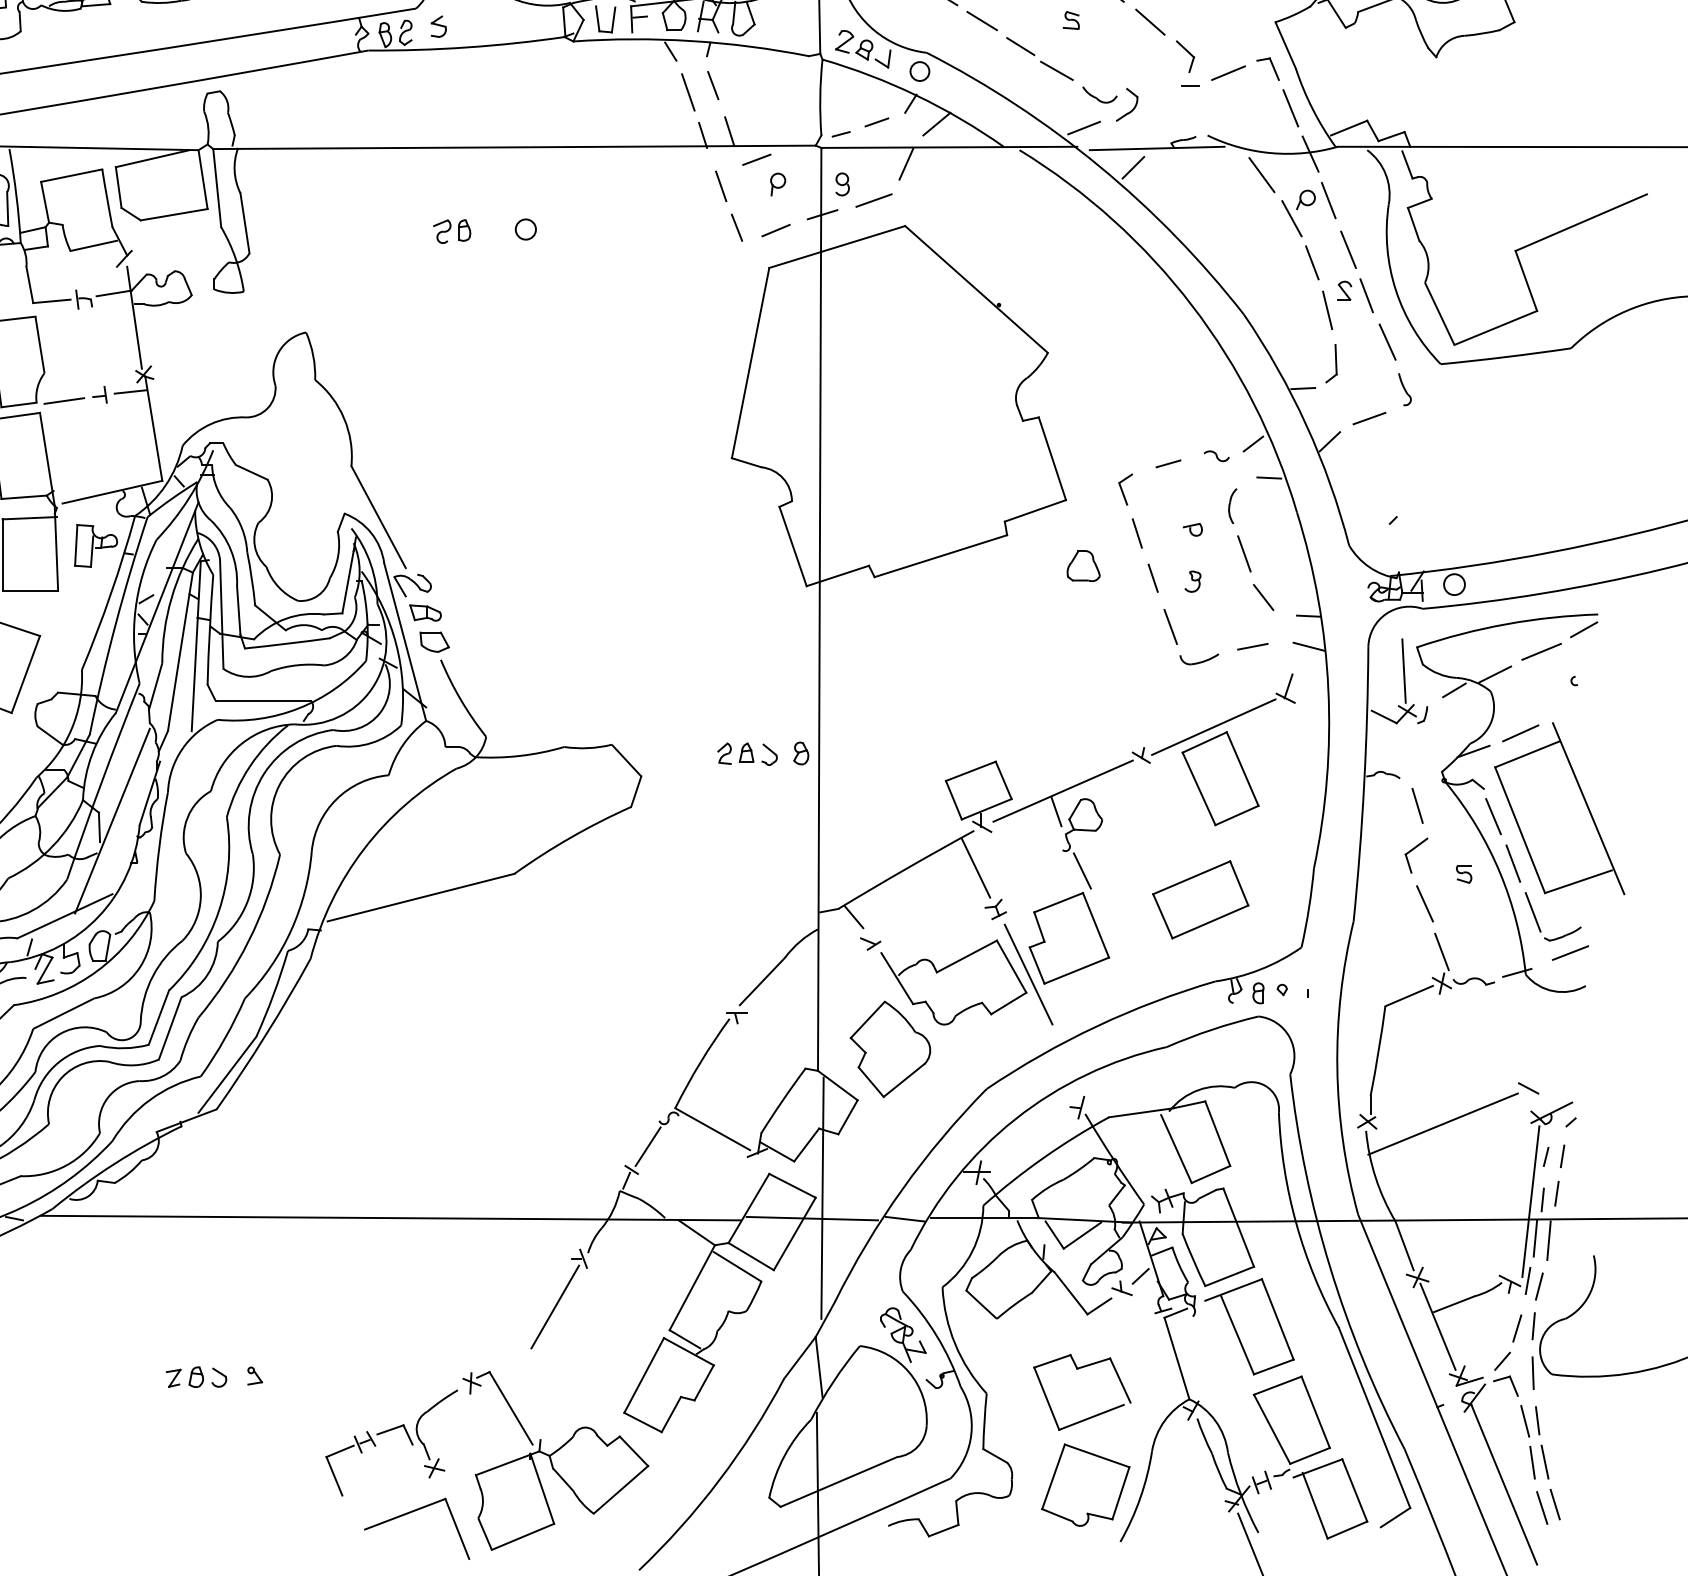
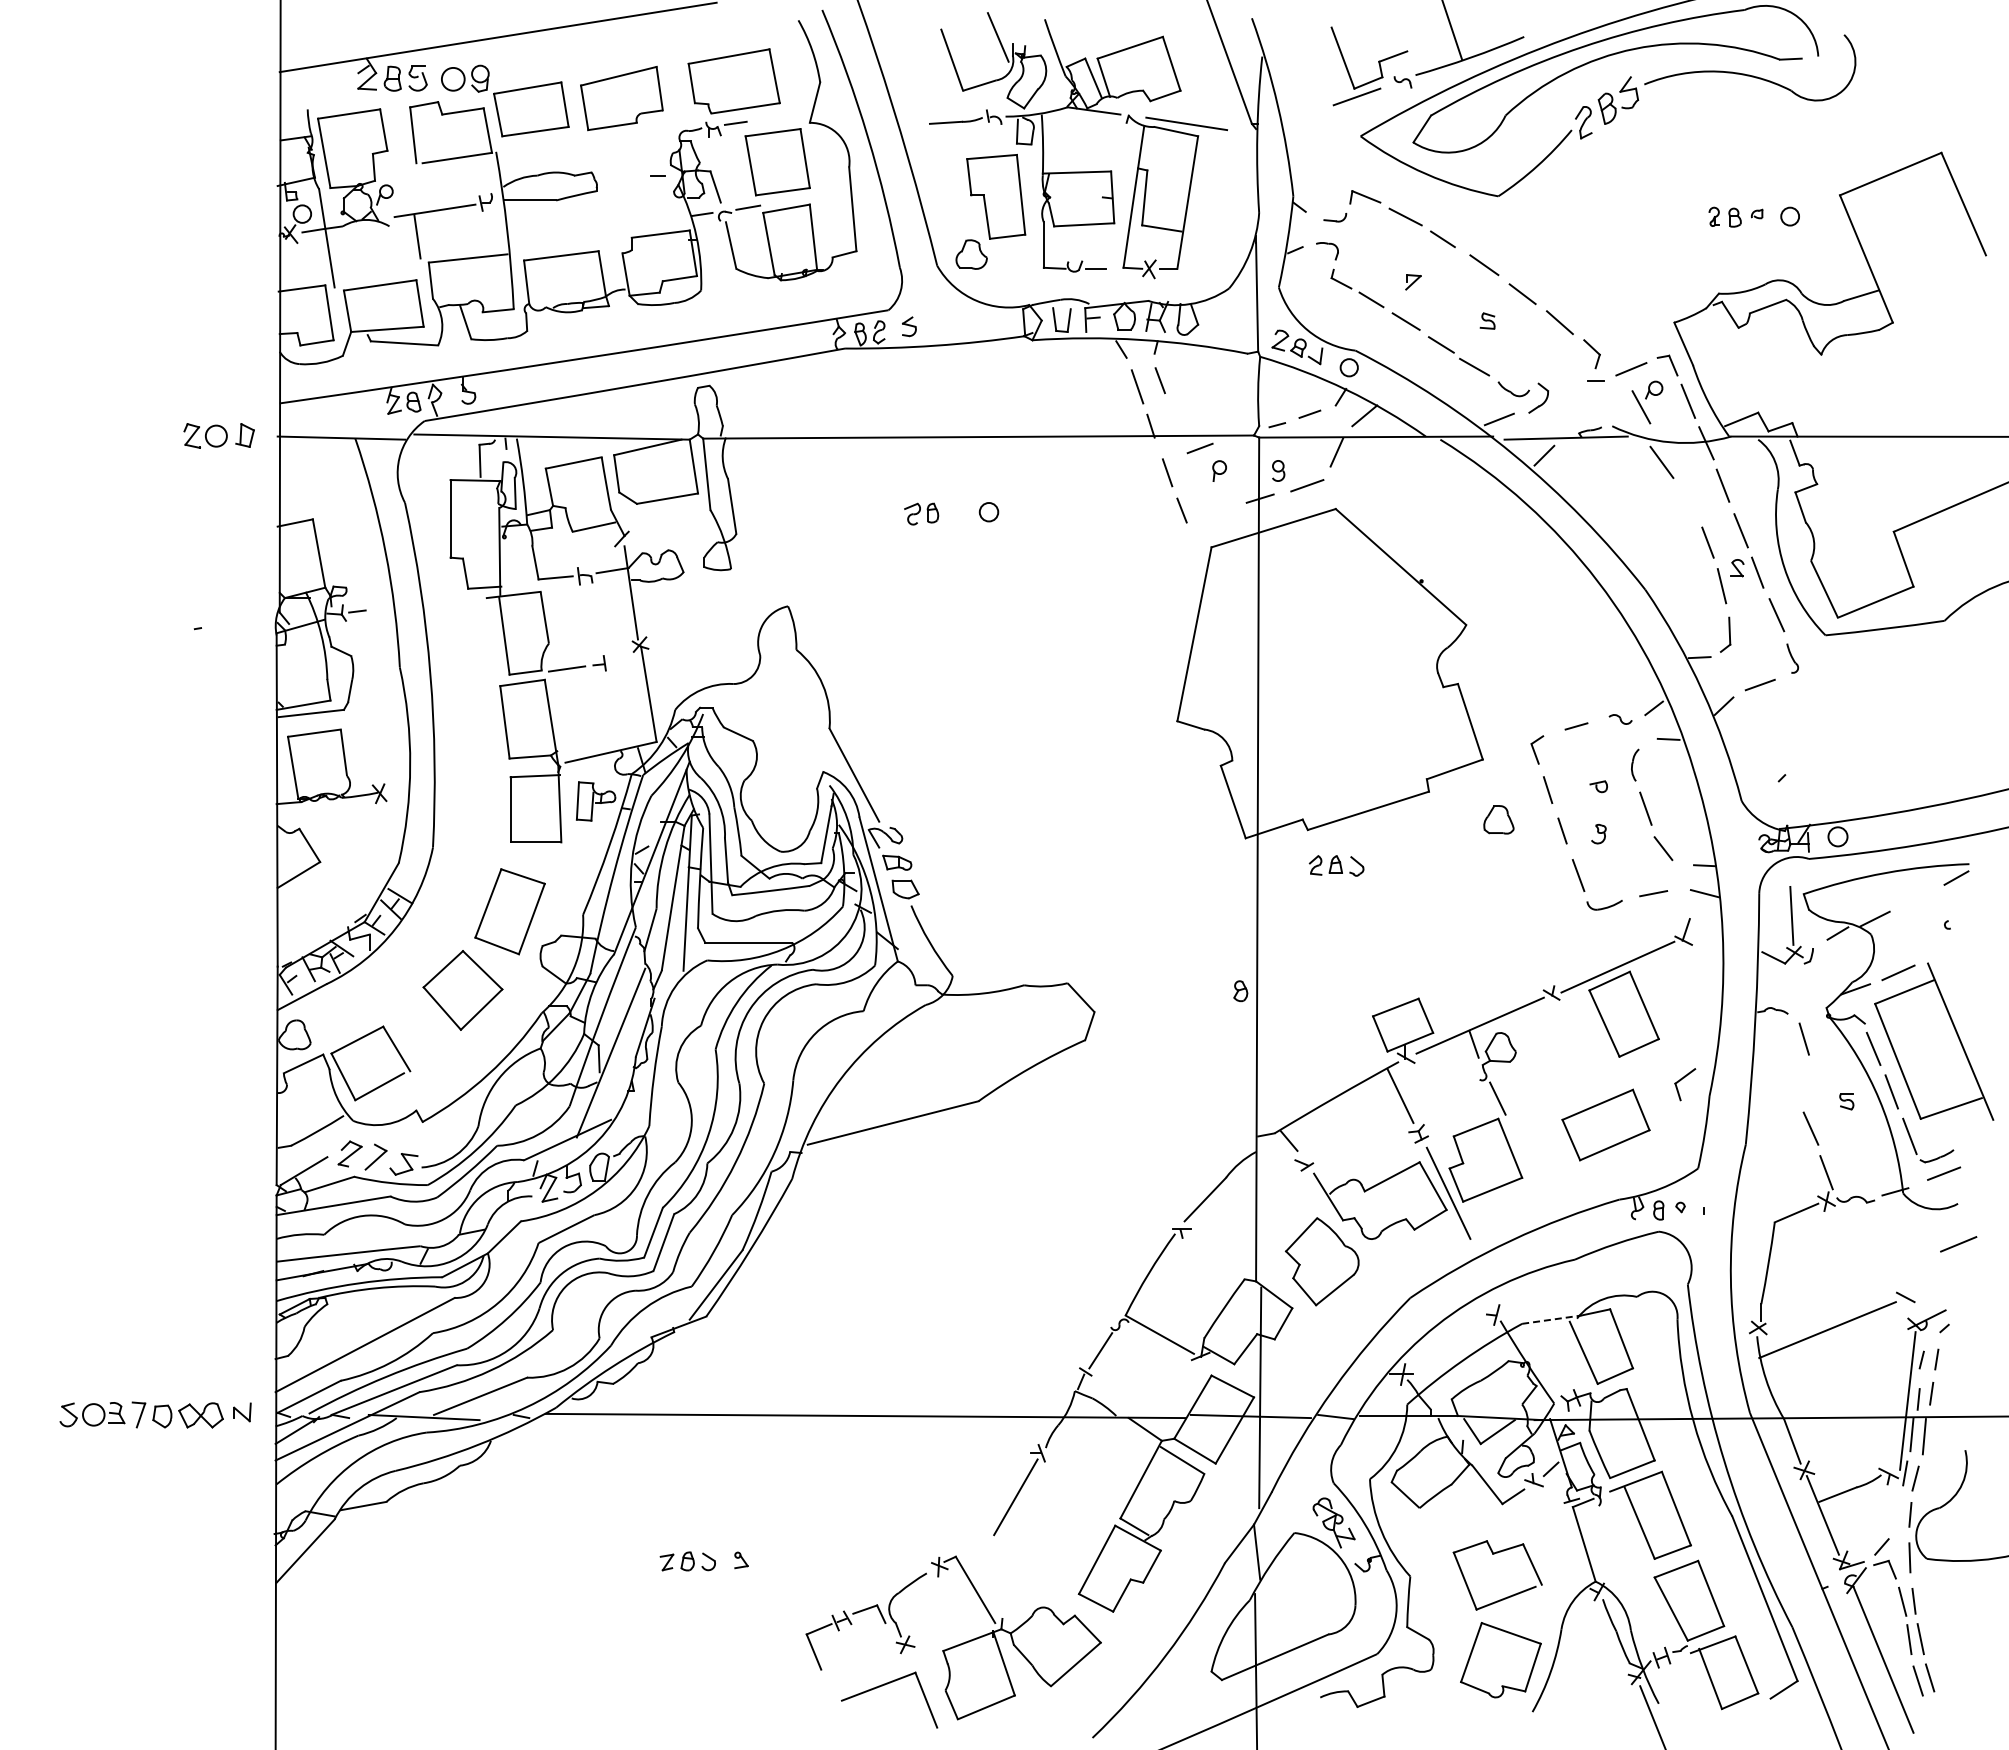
line: (729, 131) -> (1175, 422), removed
part: (1298, 213) -> (1647, 402), moved
line: (775, 230) -> (1217, 513), removed
line: (130, 391) -> (627, 660), removed
line: (1541, 652) -> (1958, 1244), moved
part: (747, 753) -> (1336, 865), moved
part: (1416, 855) -> (1685, 1084), moved
line: (1141, 1112) -> (1551, 1319), solid -> dashed
line: (1517, 1328) -> (1895, 1516), removed

